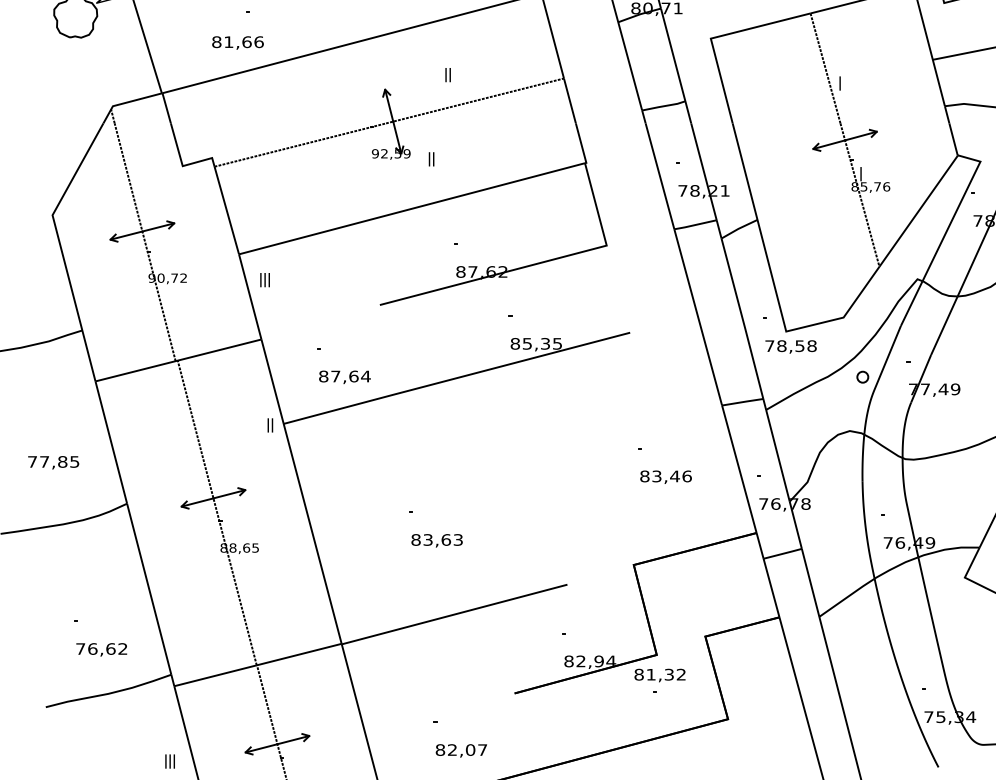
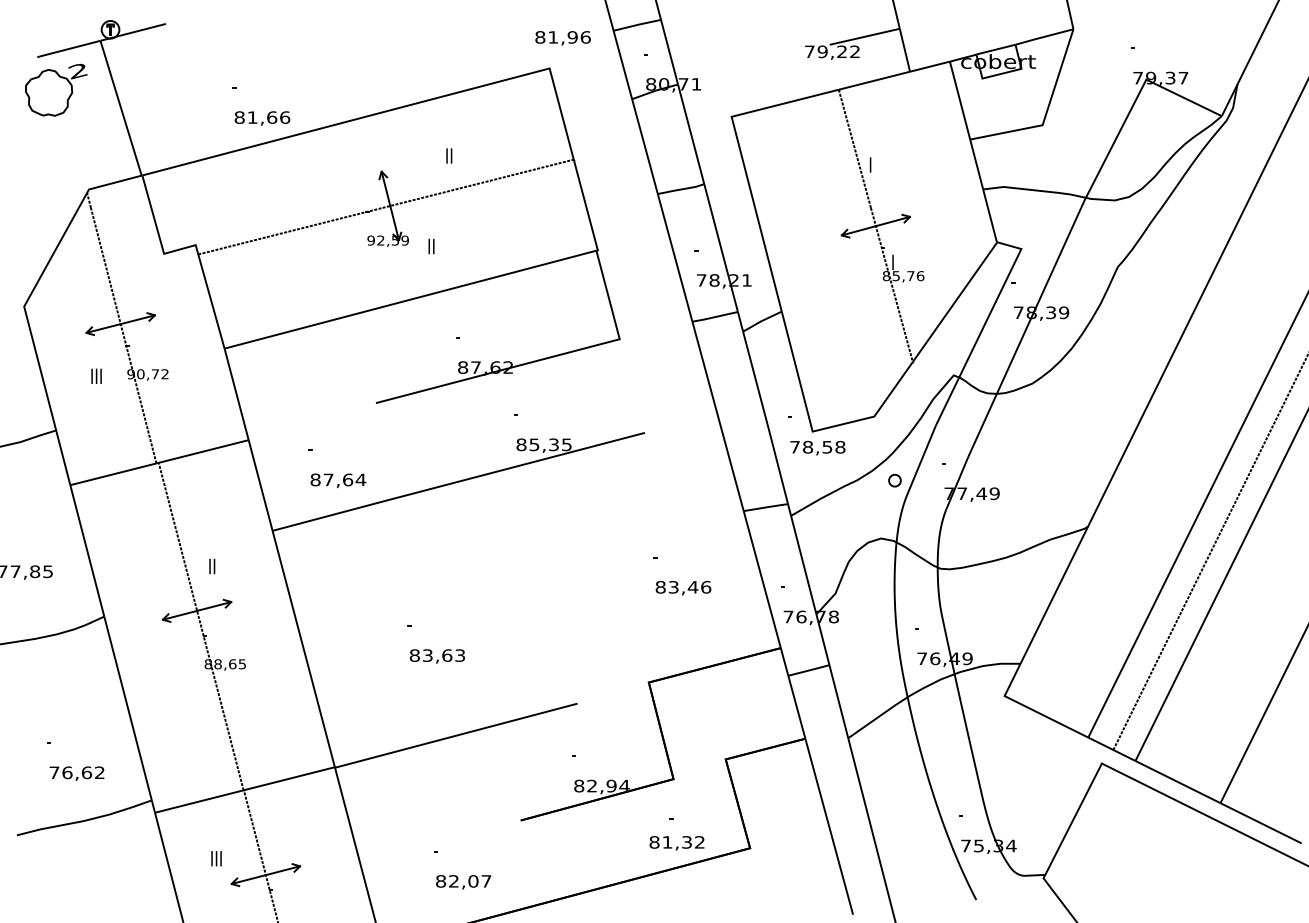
text: (238, 42) -> (262, 118), moved
text: (265, 279) -> (96, 375), moved
text: (270, 425) -> (212, 566), moved
text: (659, 675) -> (676, 843), moved
text: (170, 761) -> (216, 858), moved

